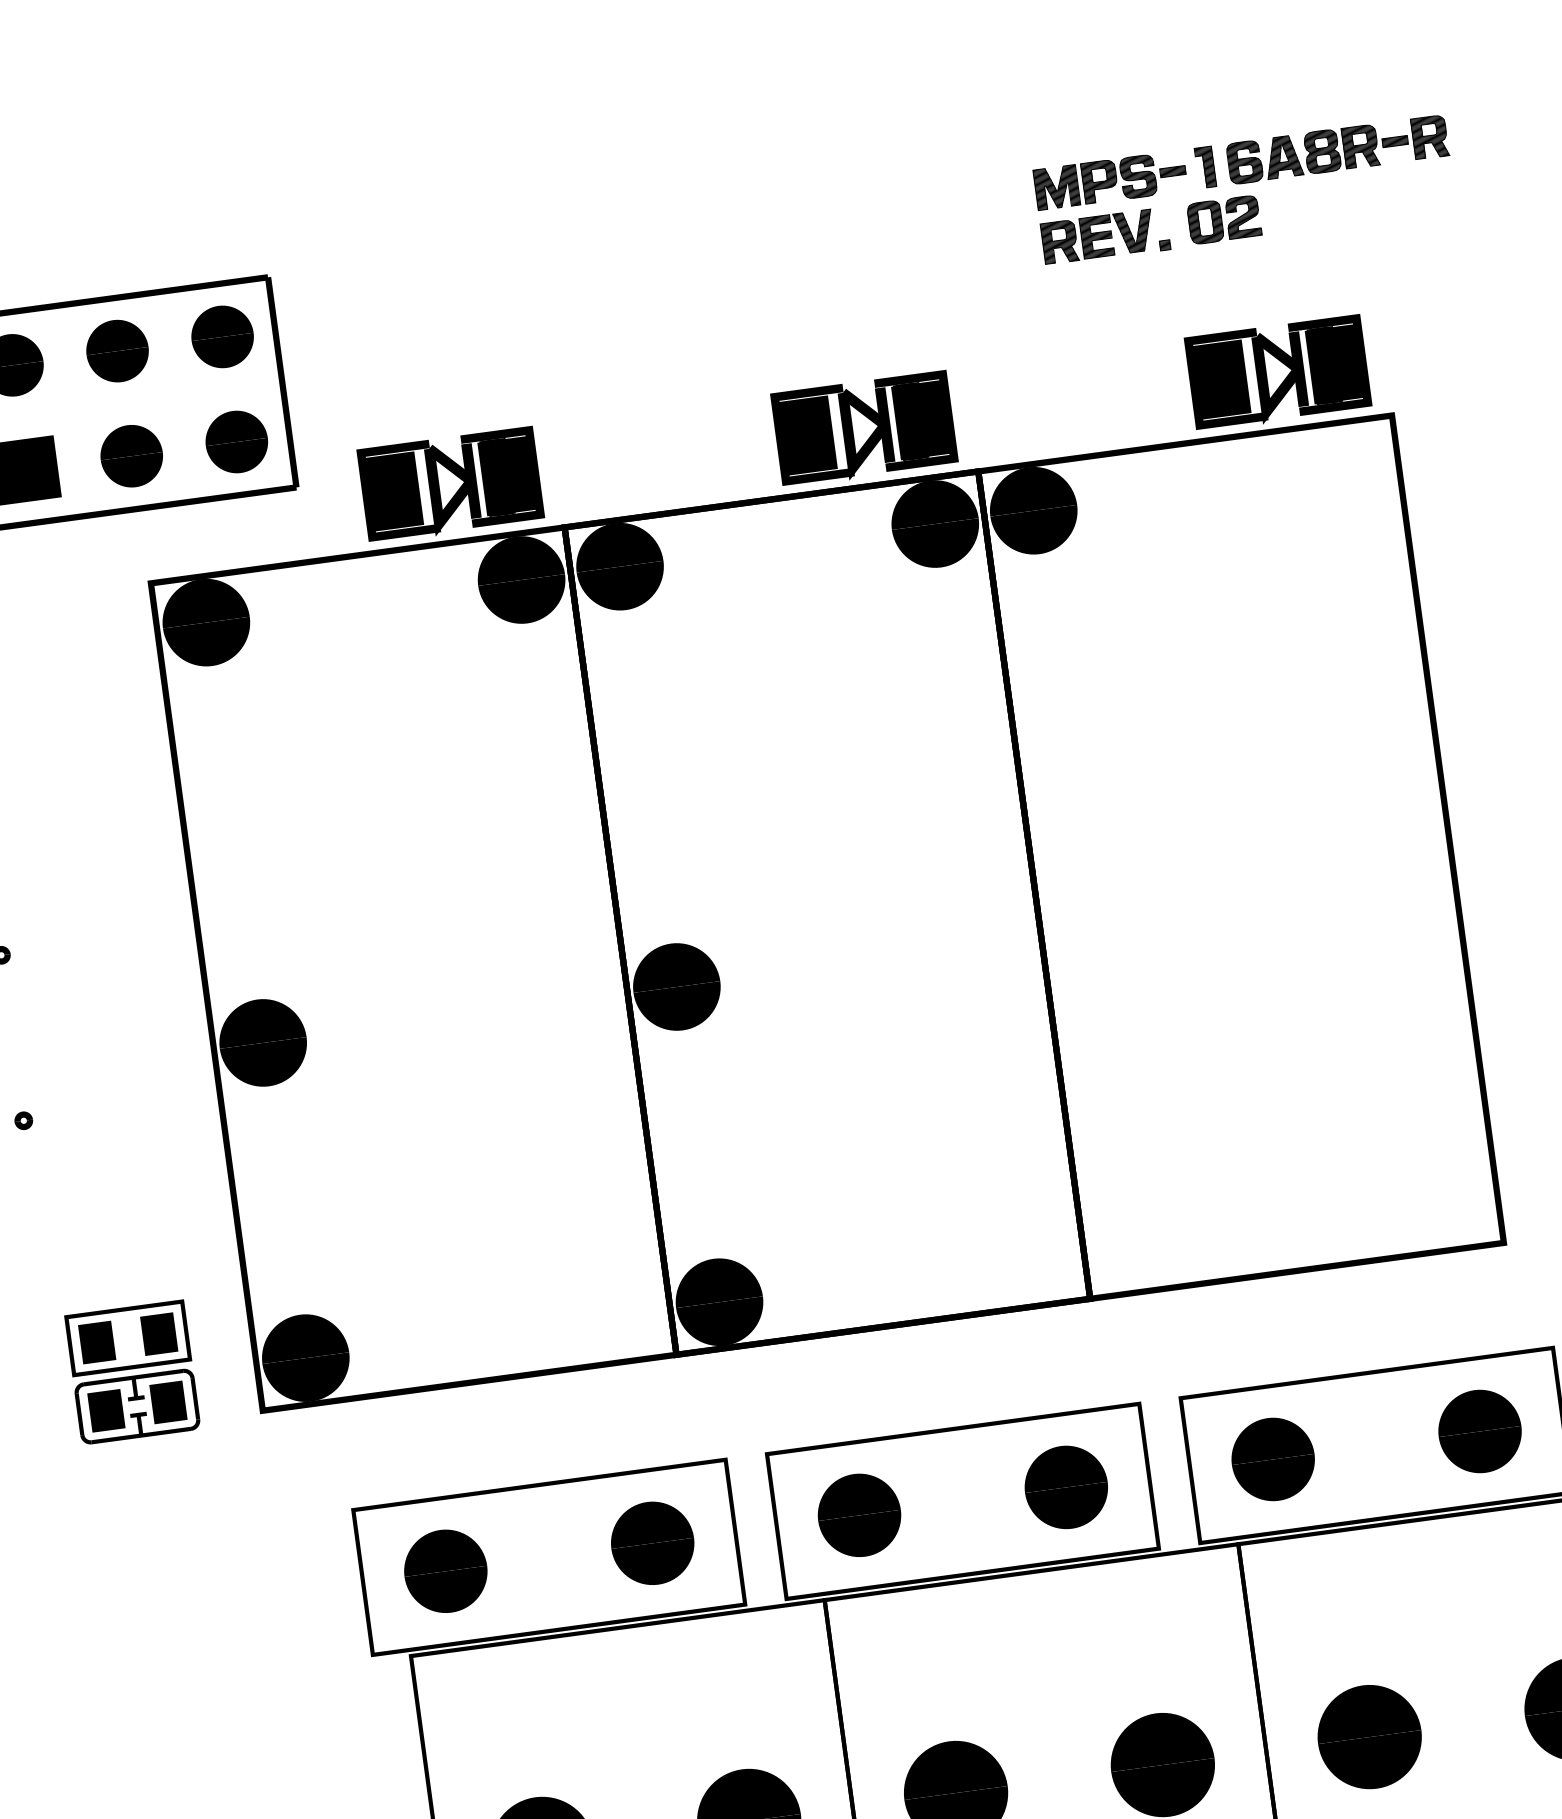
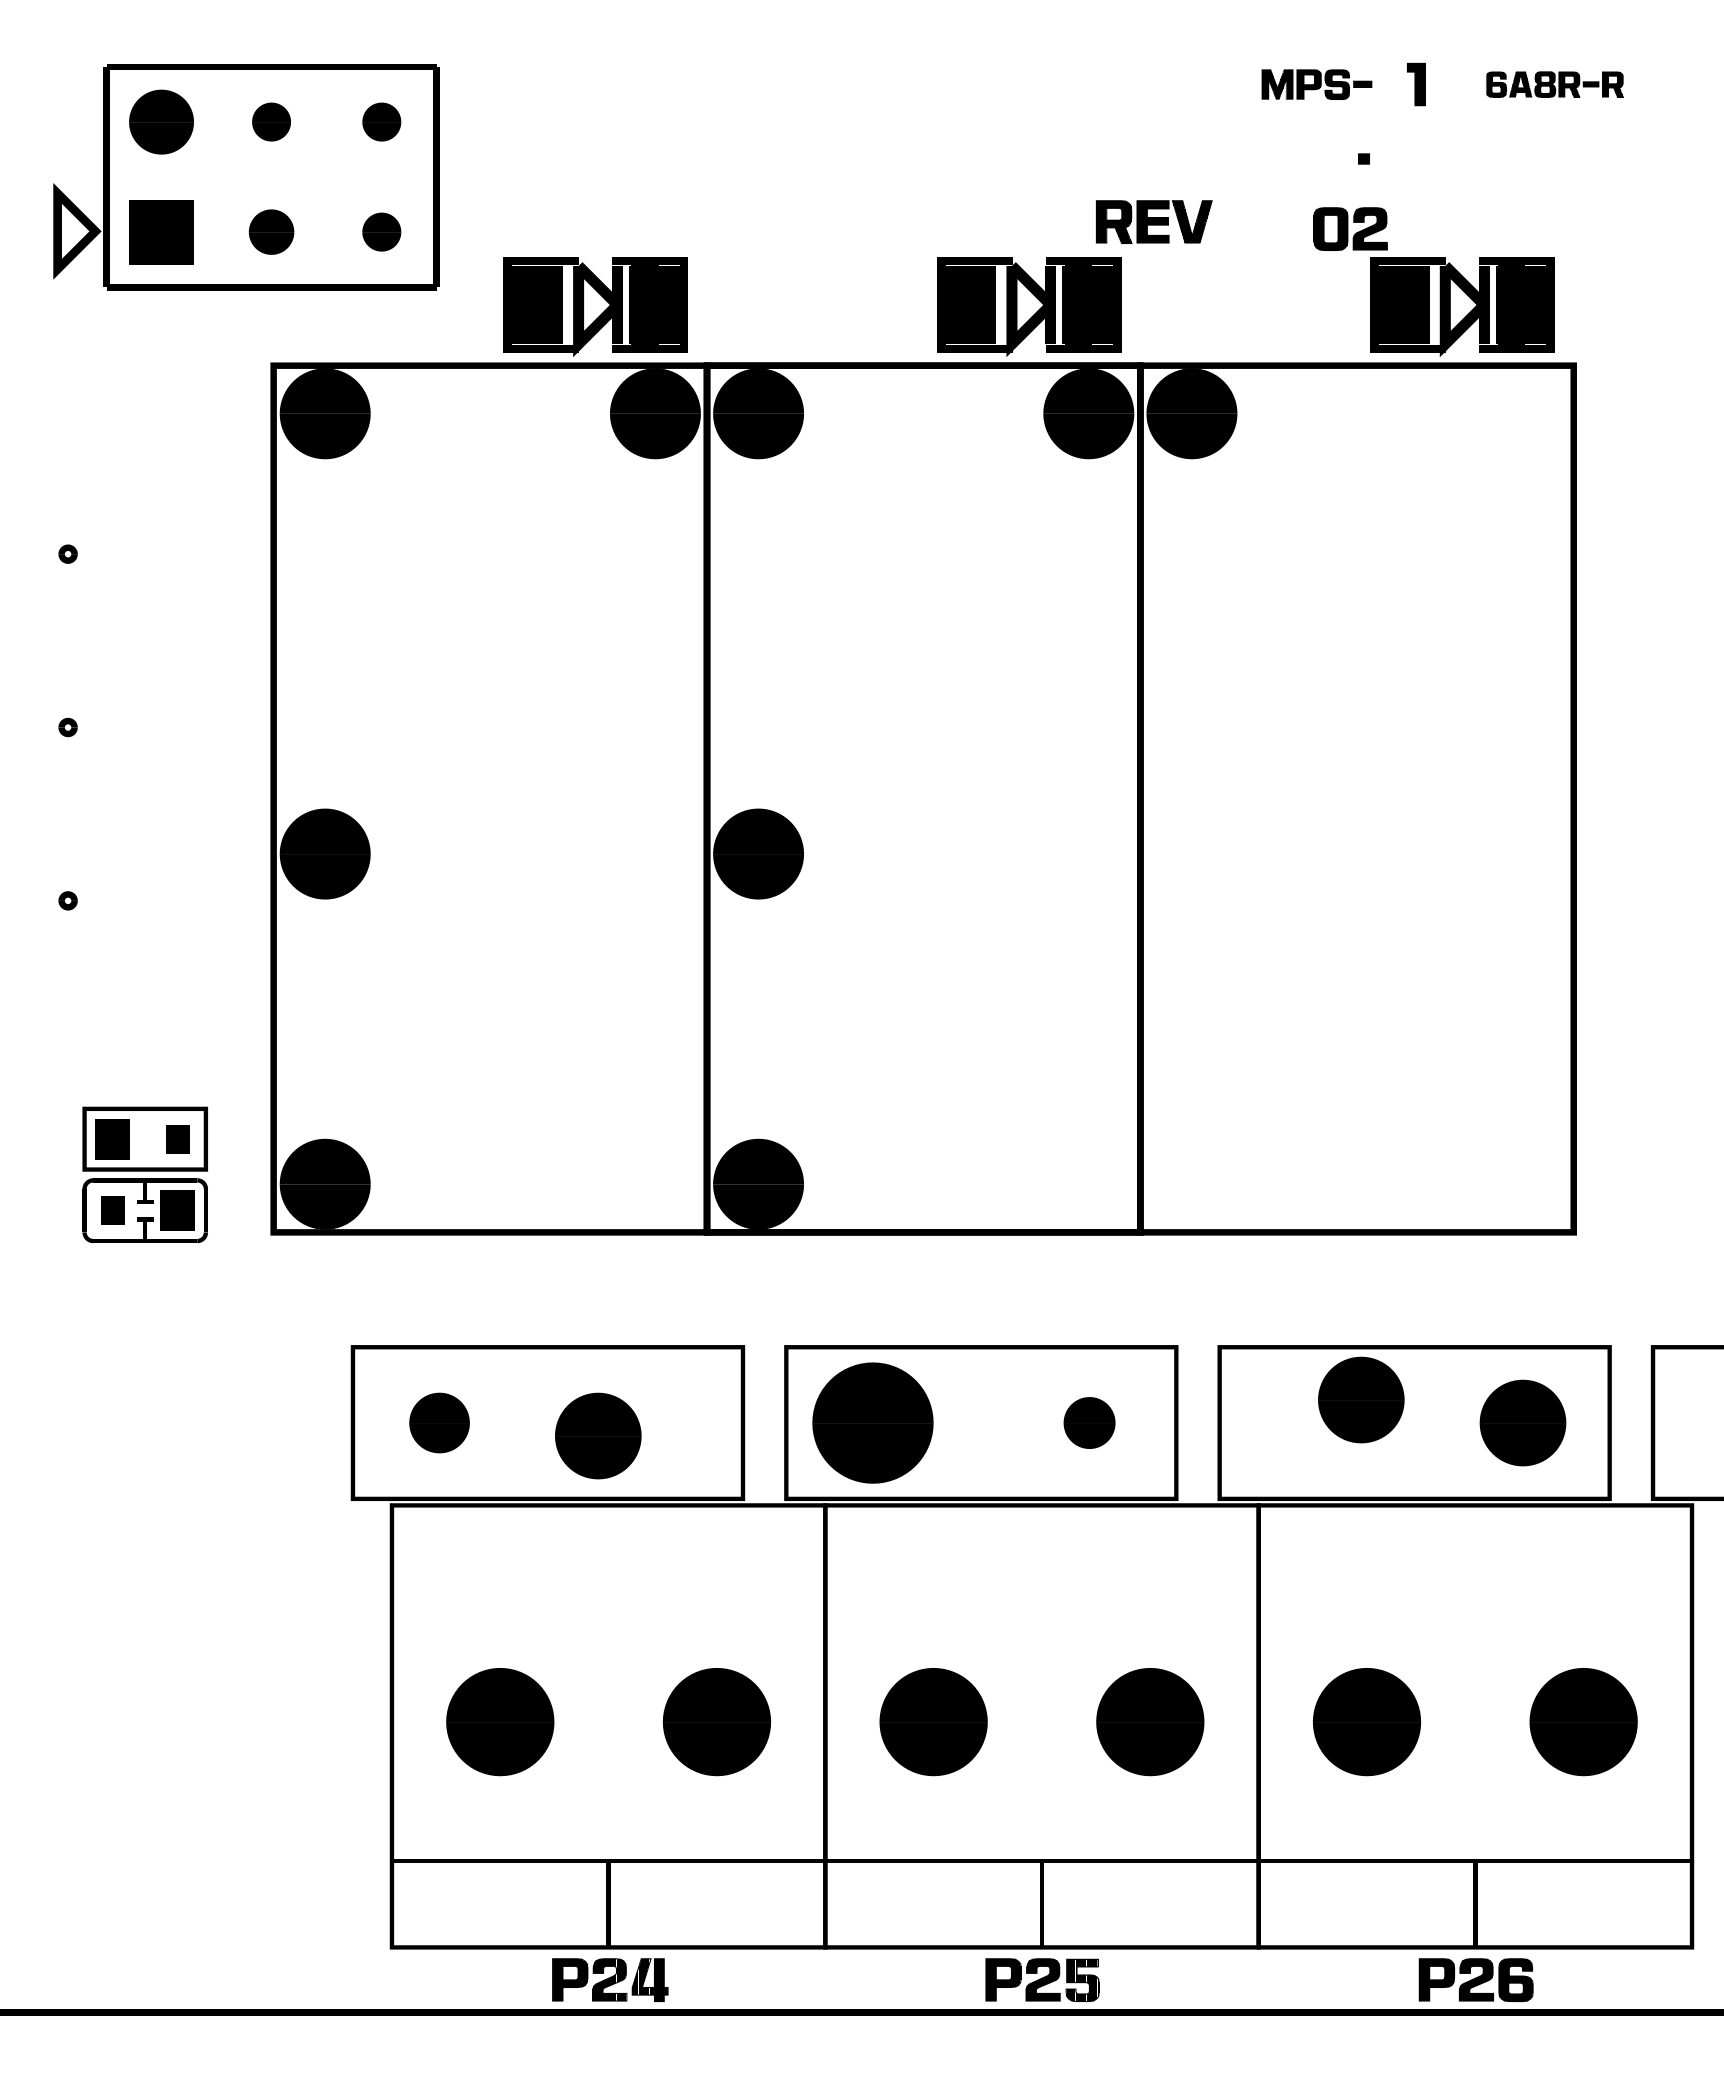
part: (1337, 149) -> (1554, 84), size x0.6
part: (1110, 180) -> (1316, 84), size x0.7
part: (1224, 219) -> (1350, 228), moved
part: (1098, 236) -> (1154, 221), moved
part: (222, 336) -> (381, 121), size x0.6
part: (117, 350) -> (271, 121), size x0.6
part: (236, 441) -> (381, 231), size x0.6
part: (131, 455) -> (271, 231), size x0.7
part: (159, 1334) -> (177, 1139), size x0.7
part: (106, 1410) -> (112, 1210), size x0.7
part: (1273, 1458) -> (1361, 1399), moved
part: (1066, 1486) -> (1089, 1422), size x0.6
part: (859, 1514) -> (872, 1422), size x1.4
part: (652, 1542) -> (598, 1435), moved
part: (445, 1570) -> (439, 1422), size x0.7

